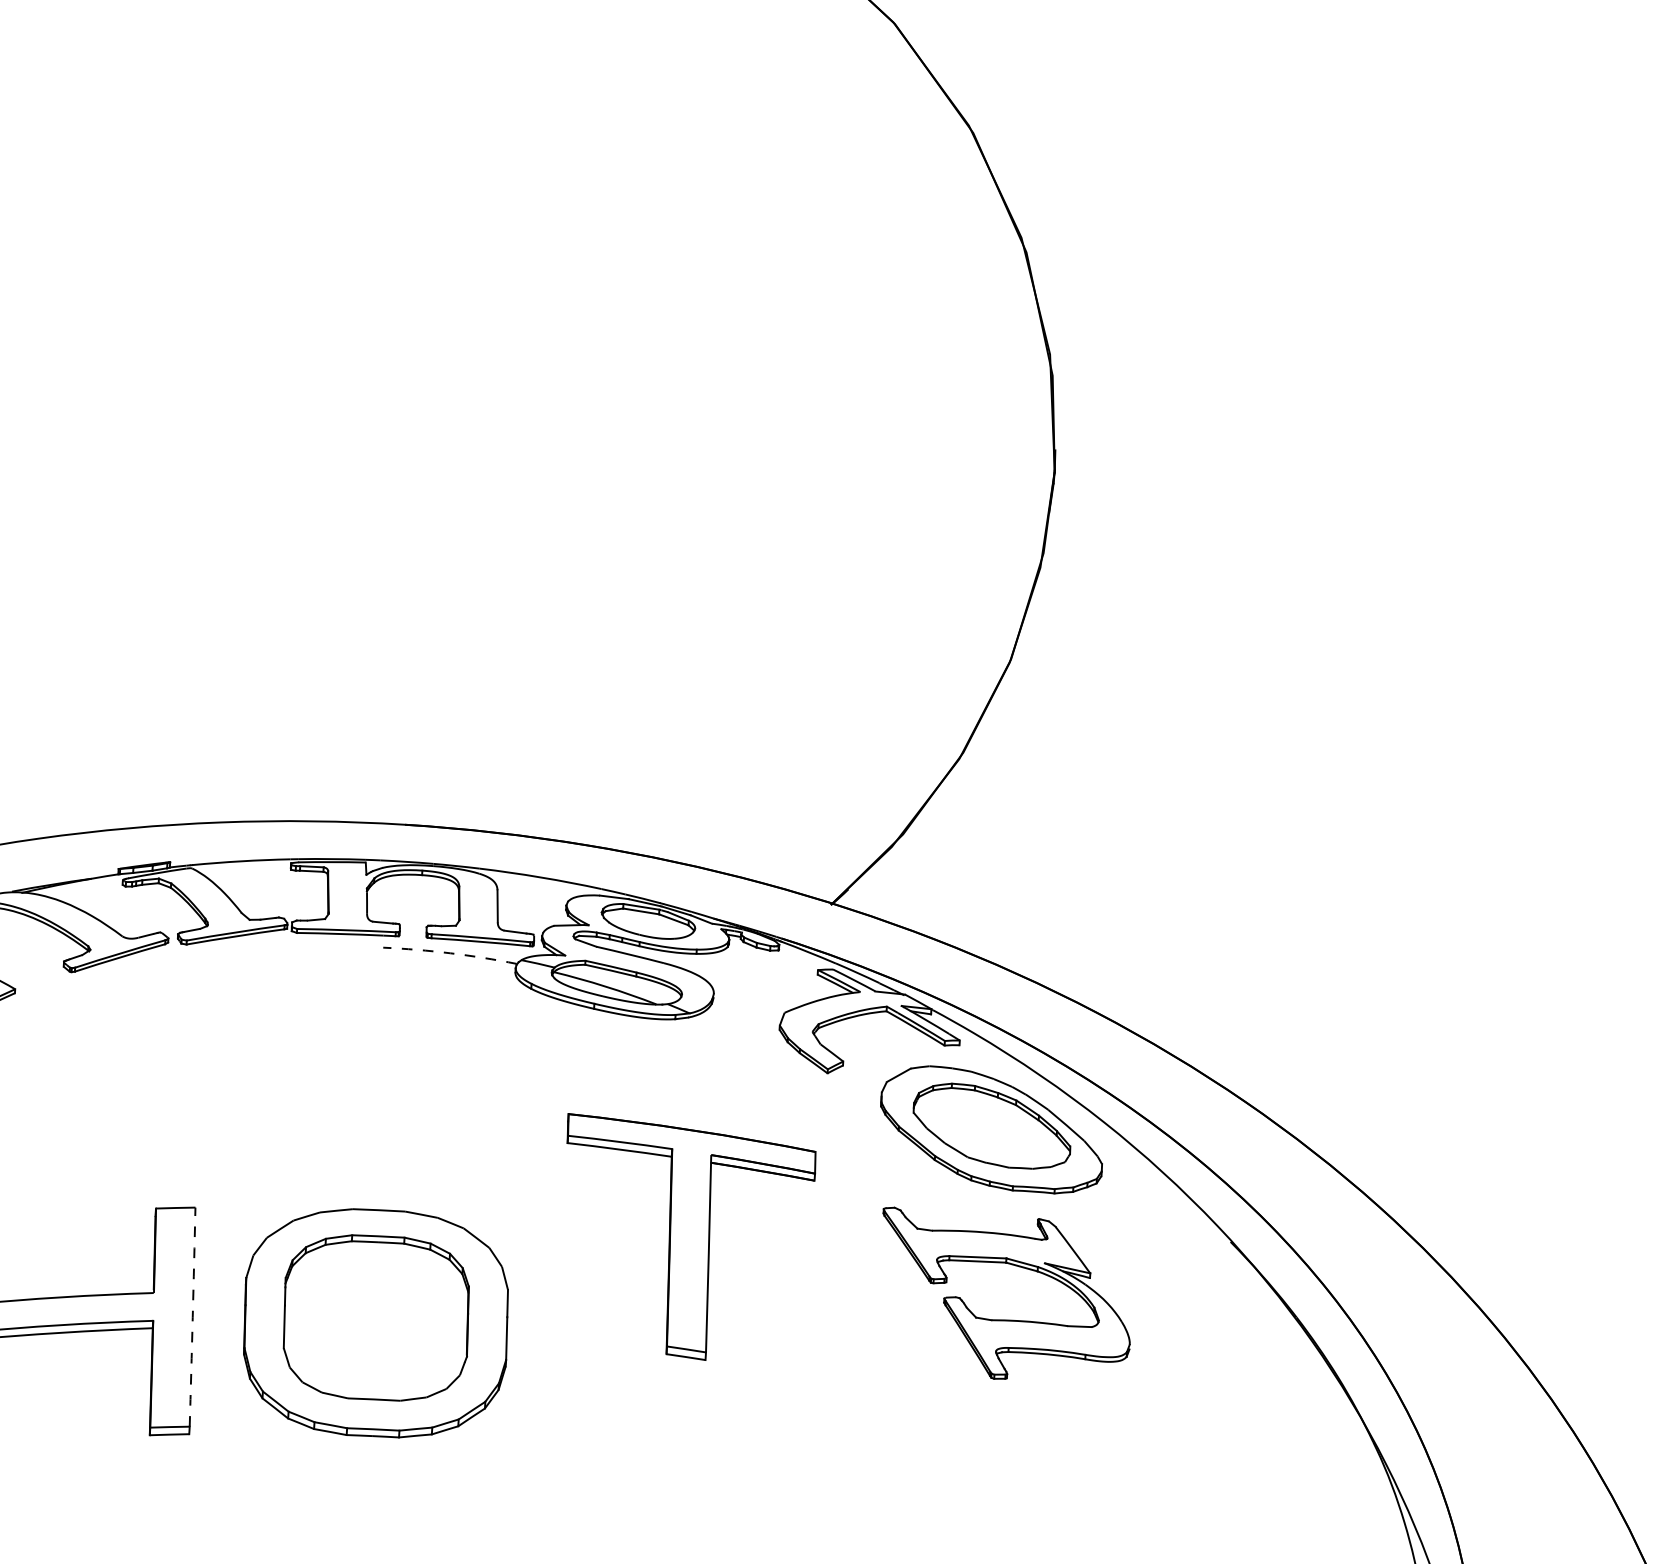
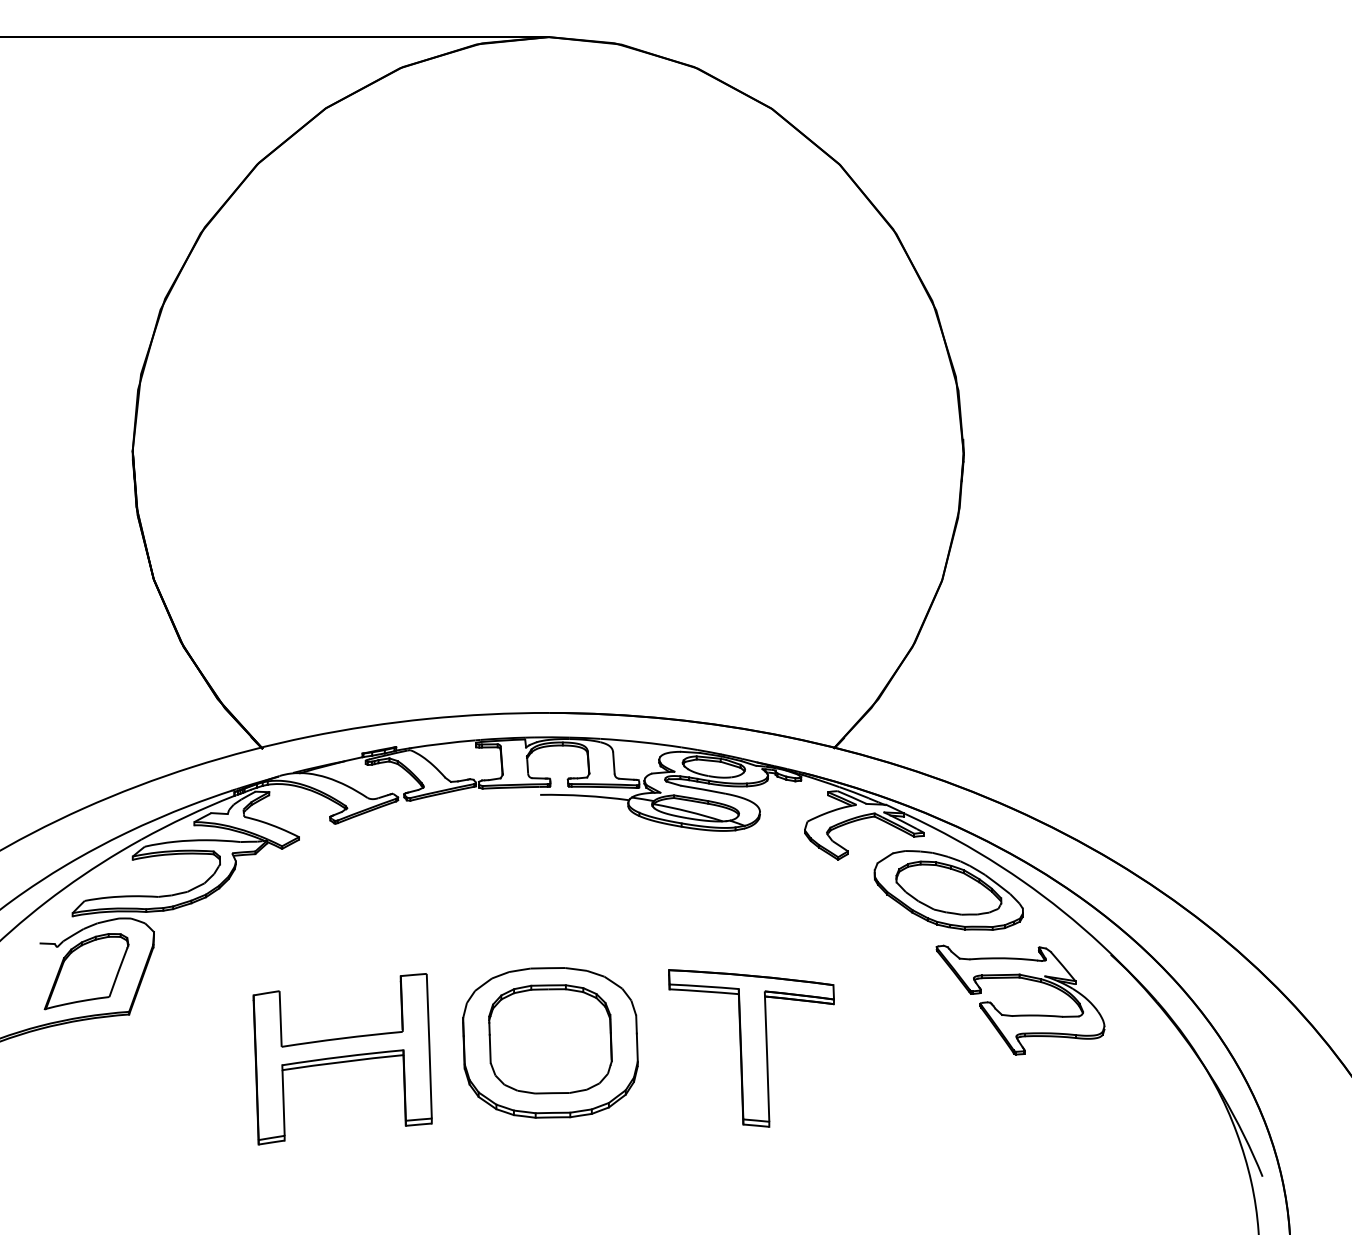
arc: (450, 952) -> (584, 795), dashed -> solid
part: (685, 1240) -> (751, 1048), moved
arc: (192, 1317) -> (429, 1046), dashed -> solid
part: (1004, 1318) -> (1020, 1014), moved

